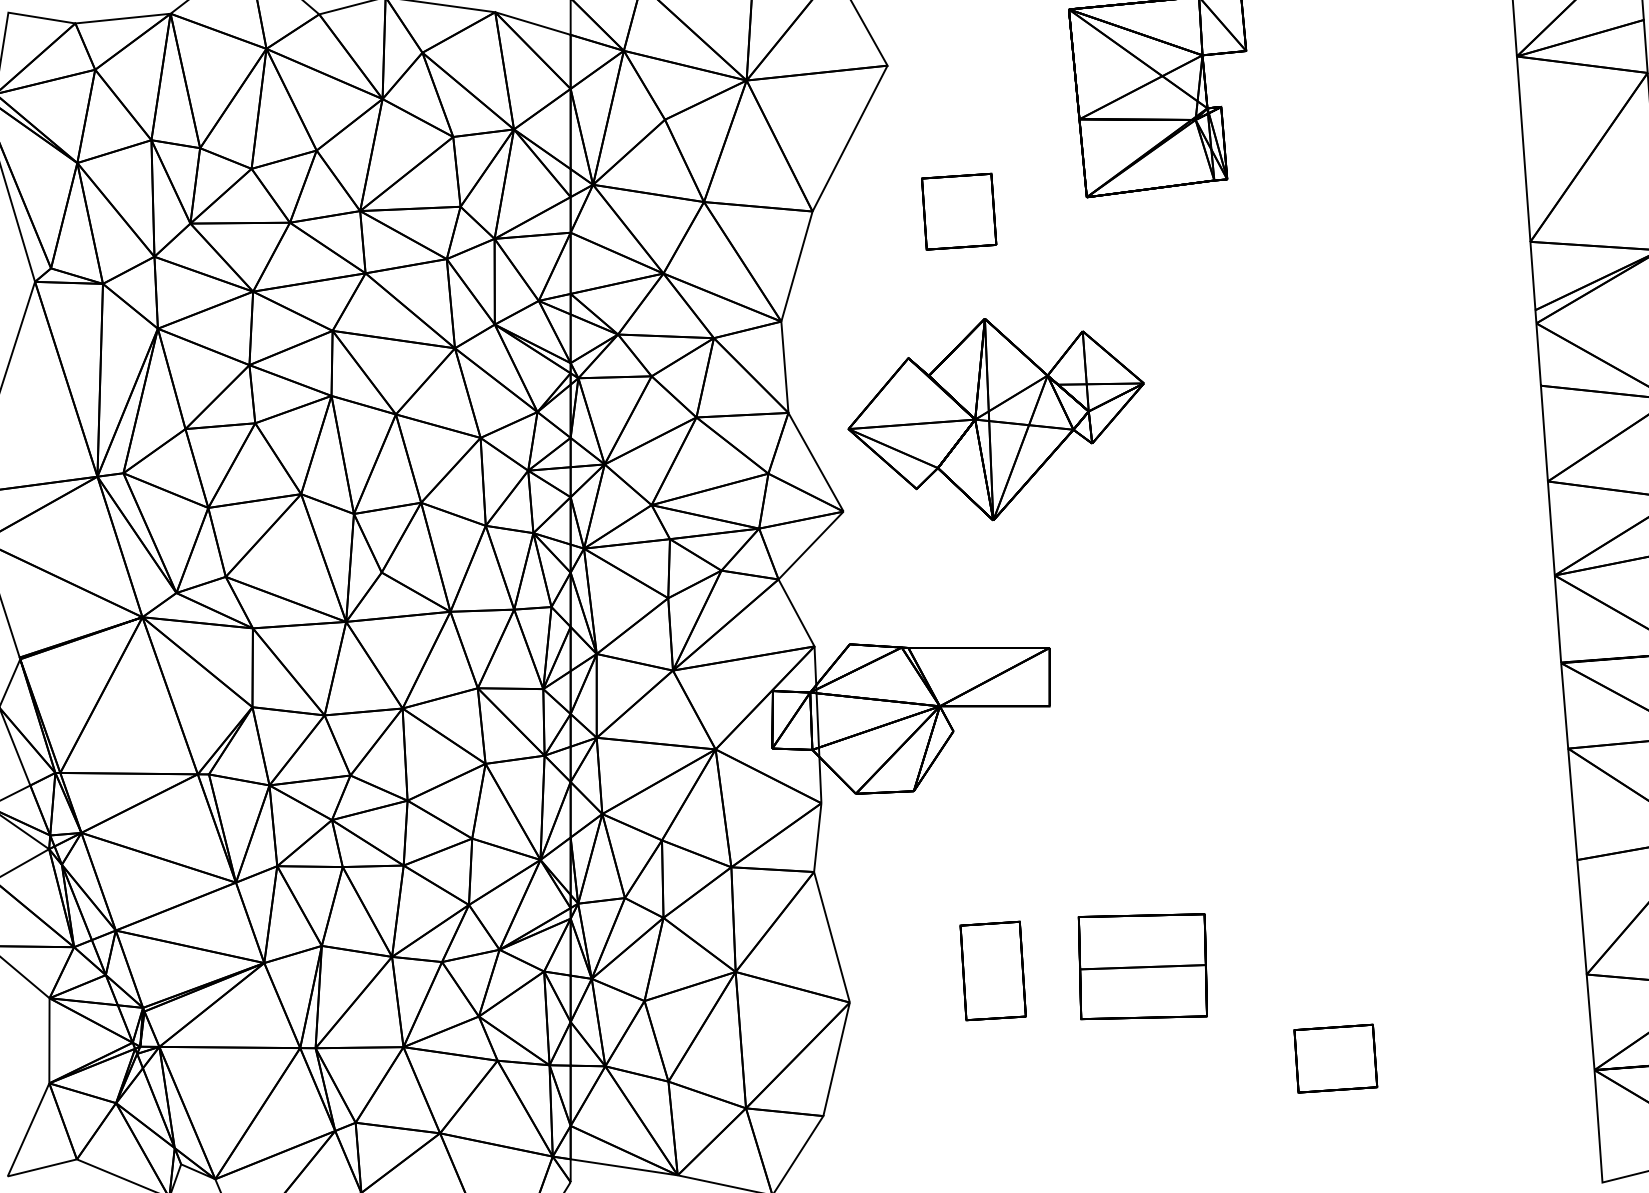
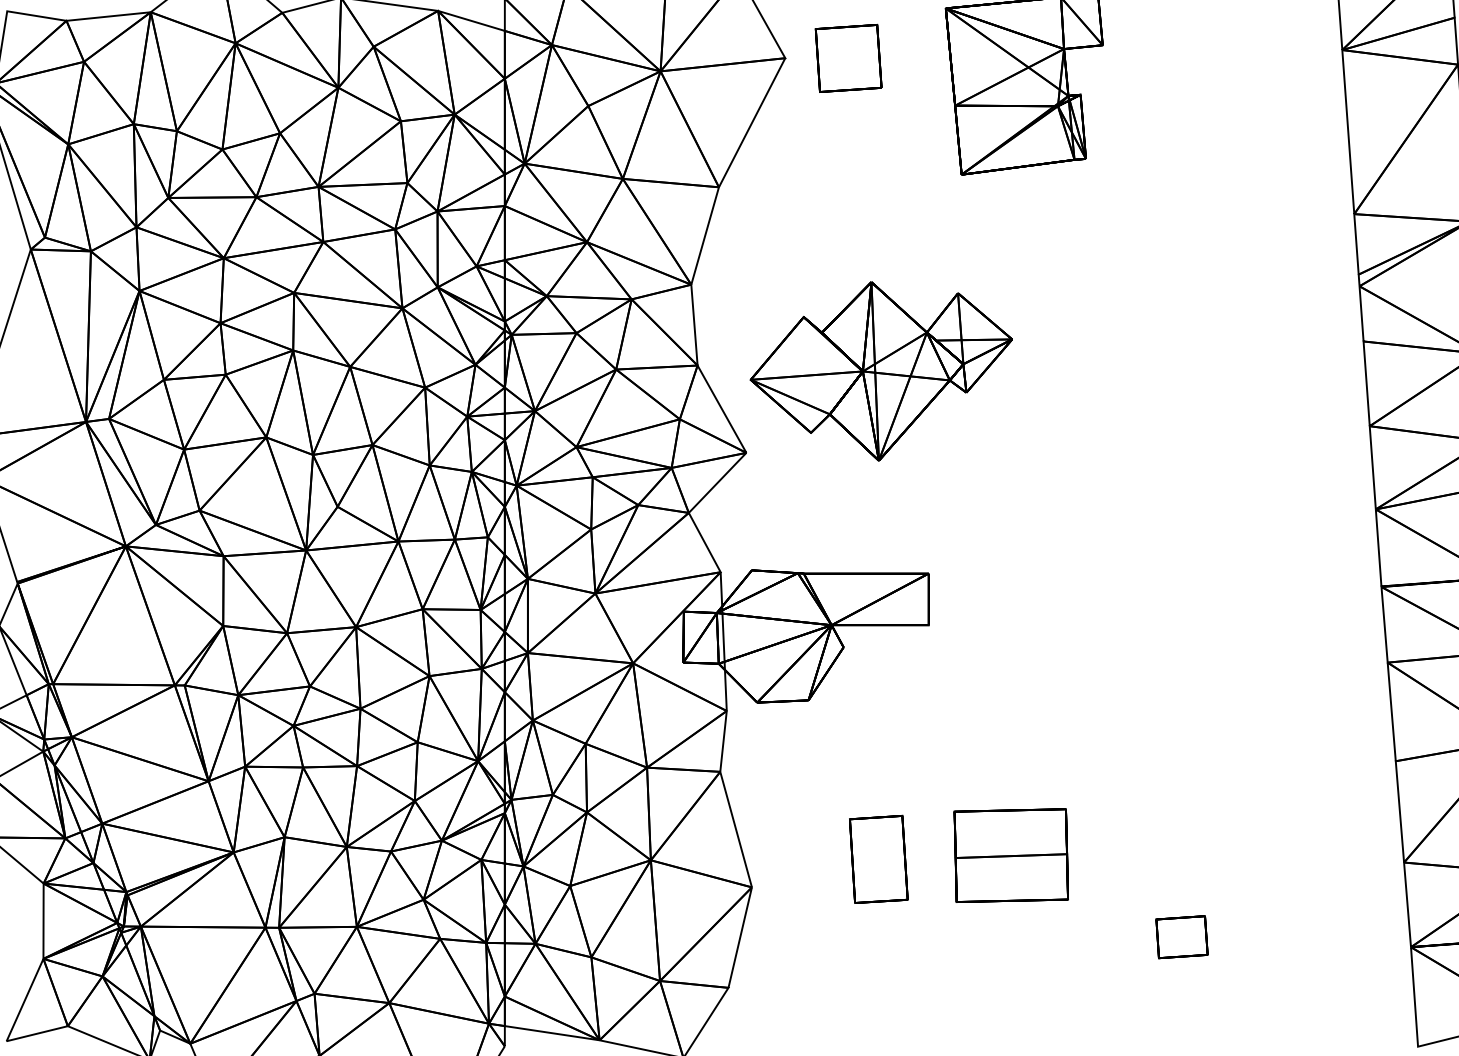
part: (958, 210) -> (848, 57), moved
part: (1335, 1059) -> (1181, 937), size x0.7

